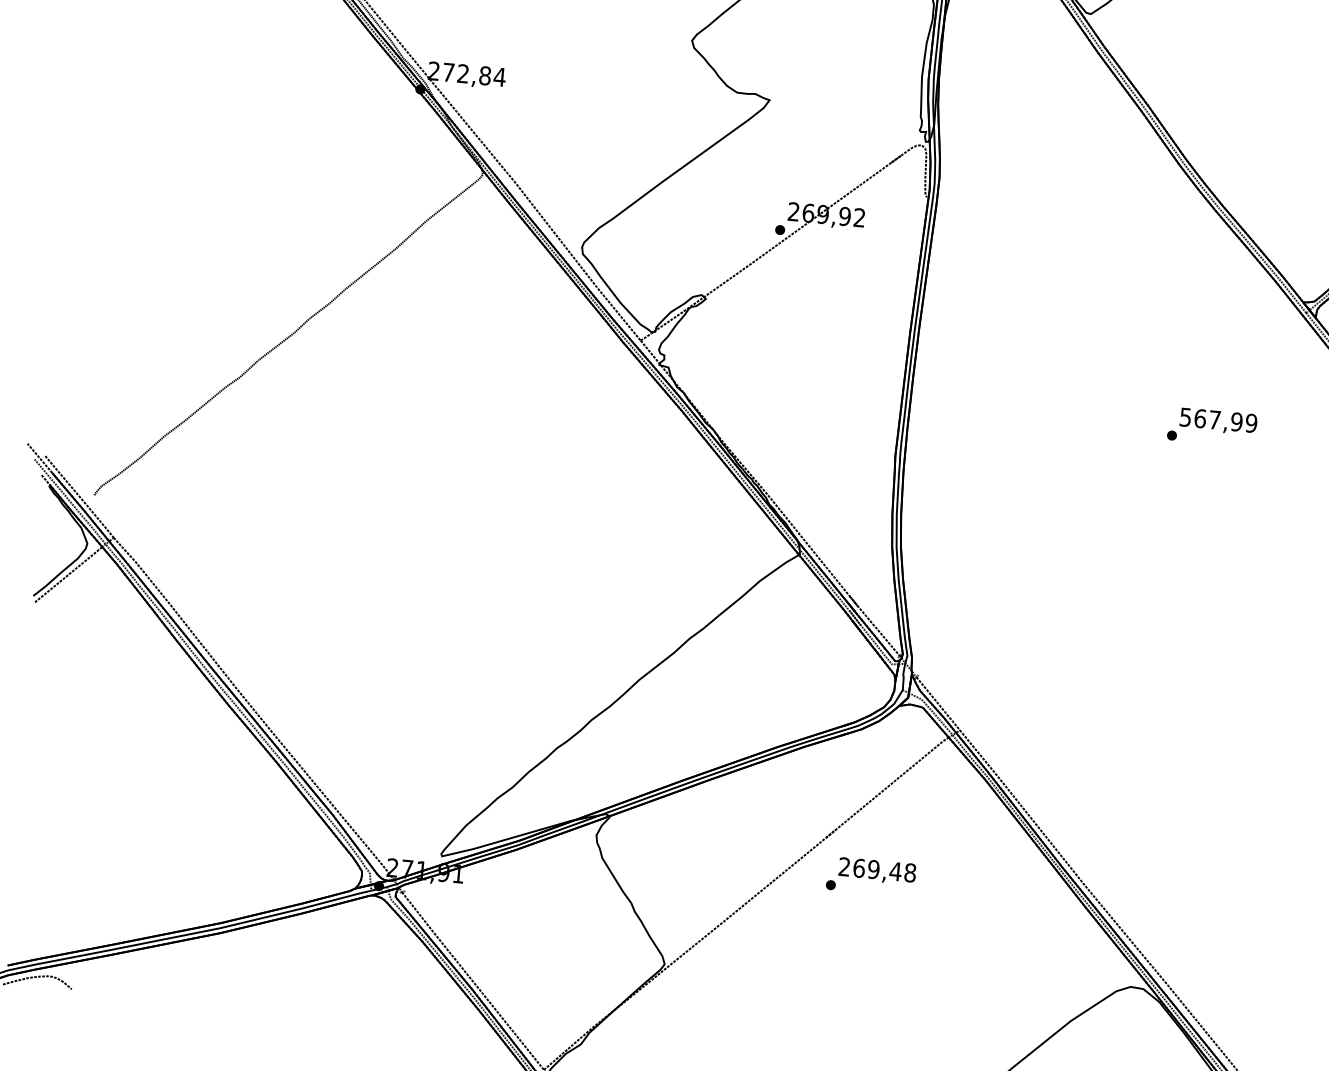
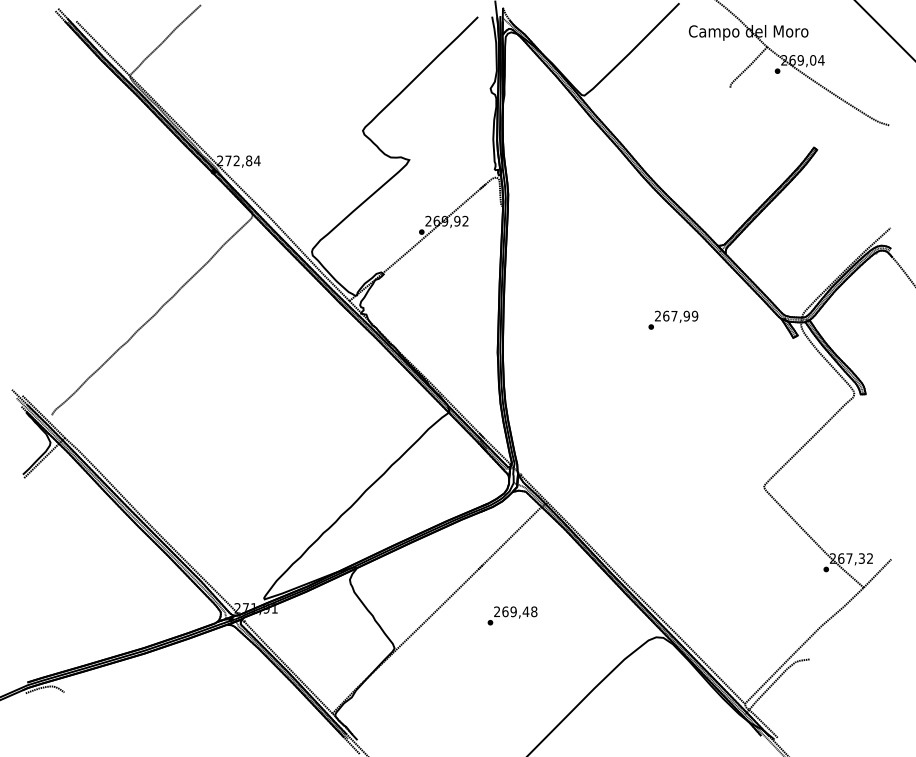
text: (1184, 416) -> (657, 315), 567,99 -> 267,99
text: (871, 875) -> (512, 615), moved

